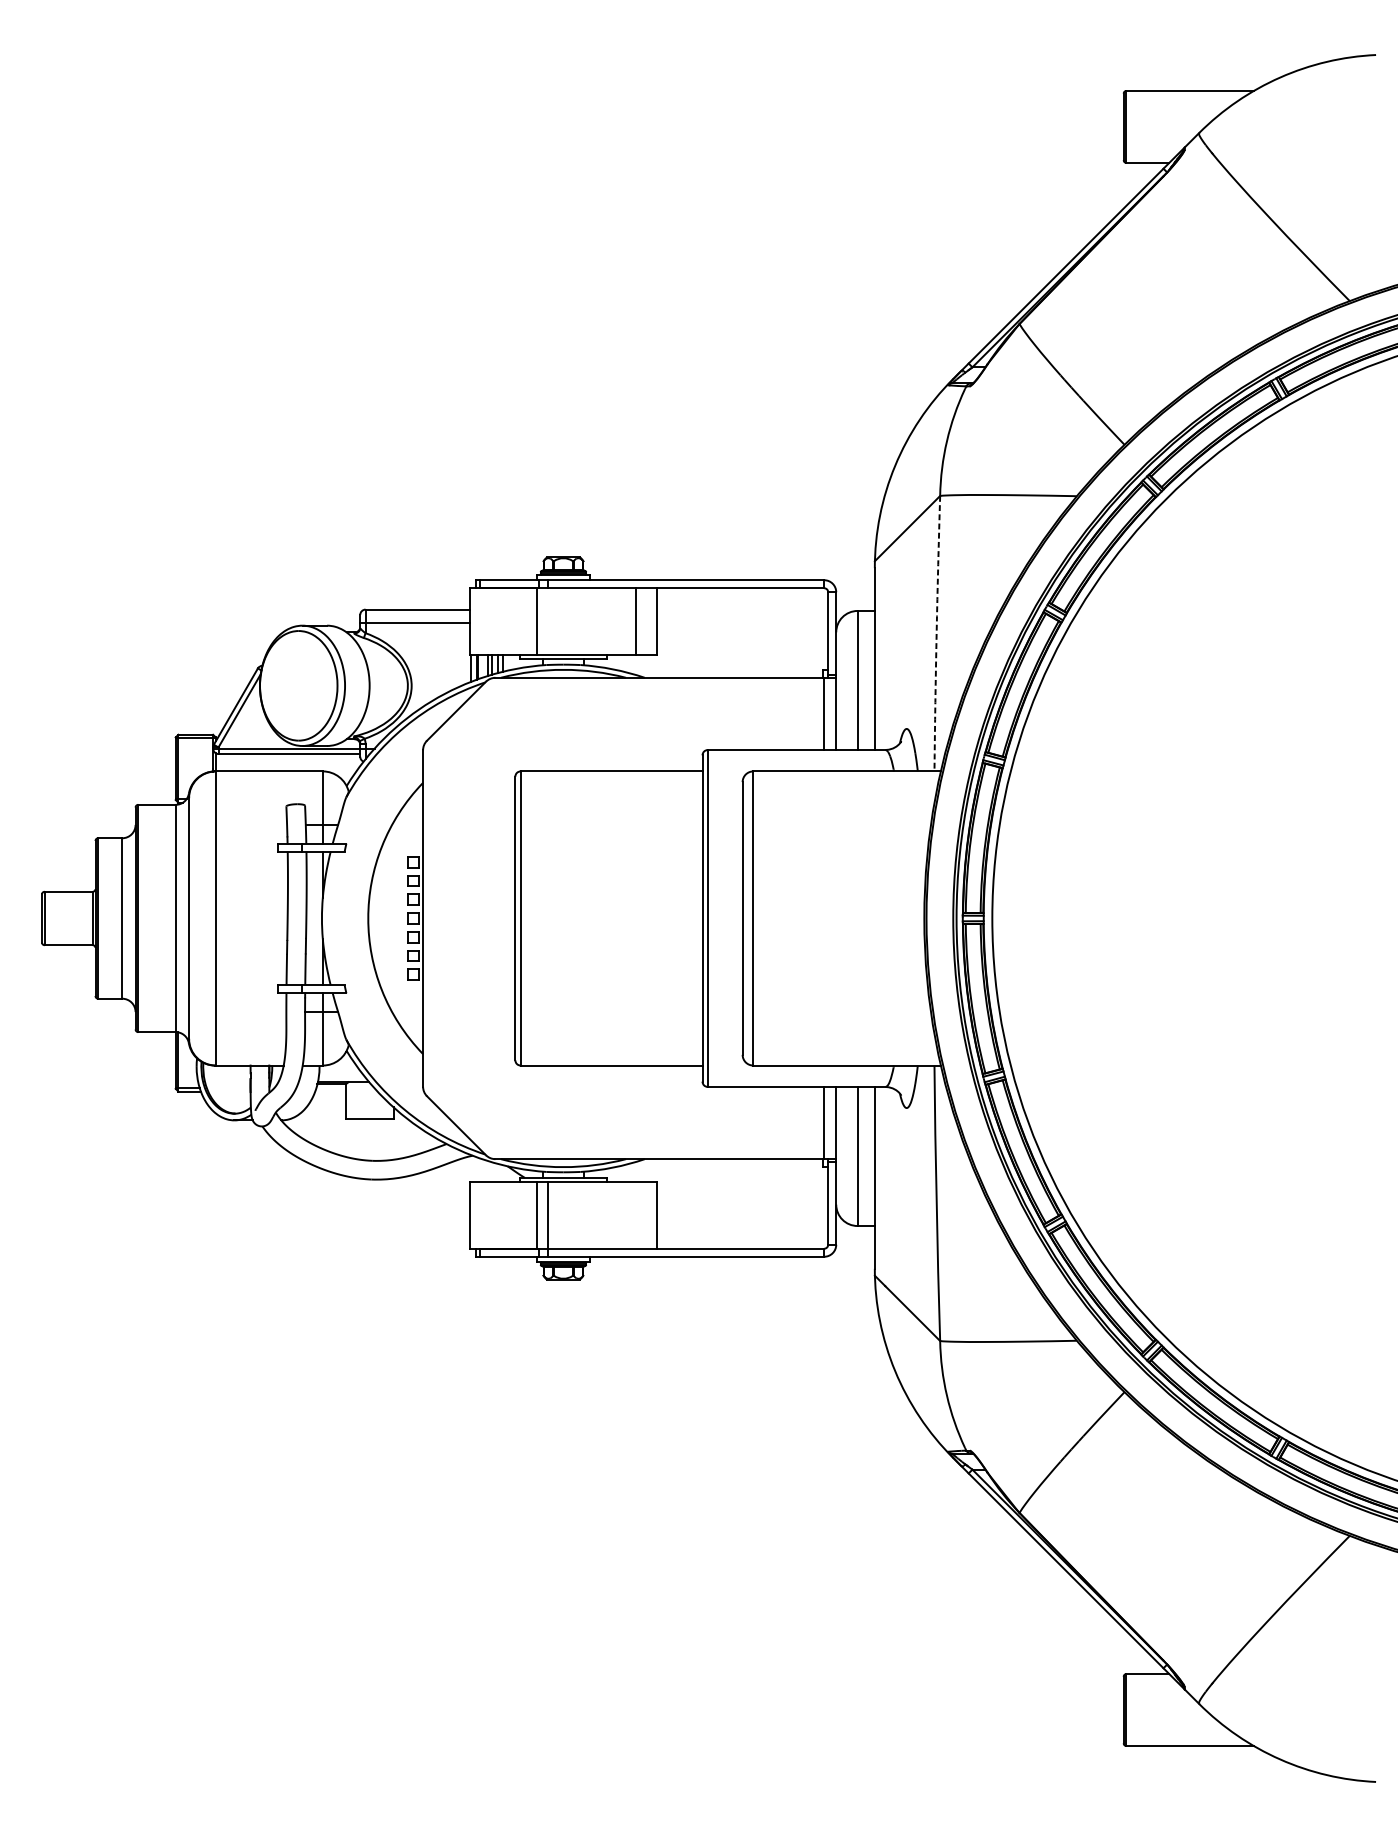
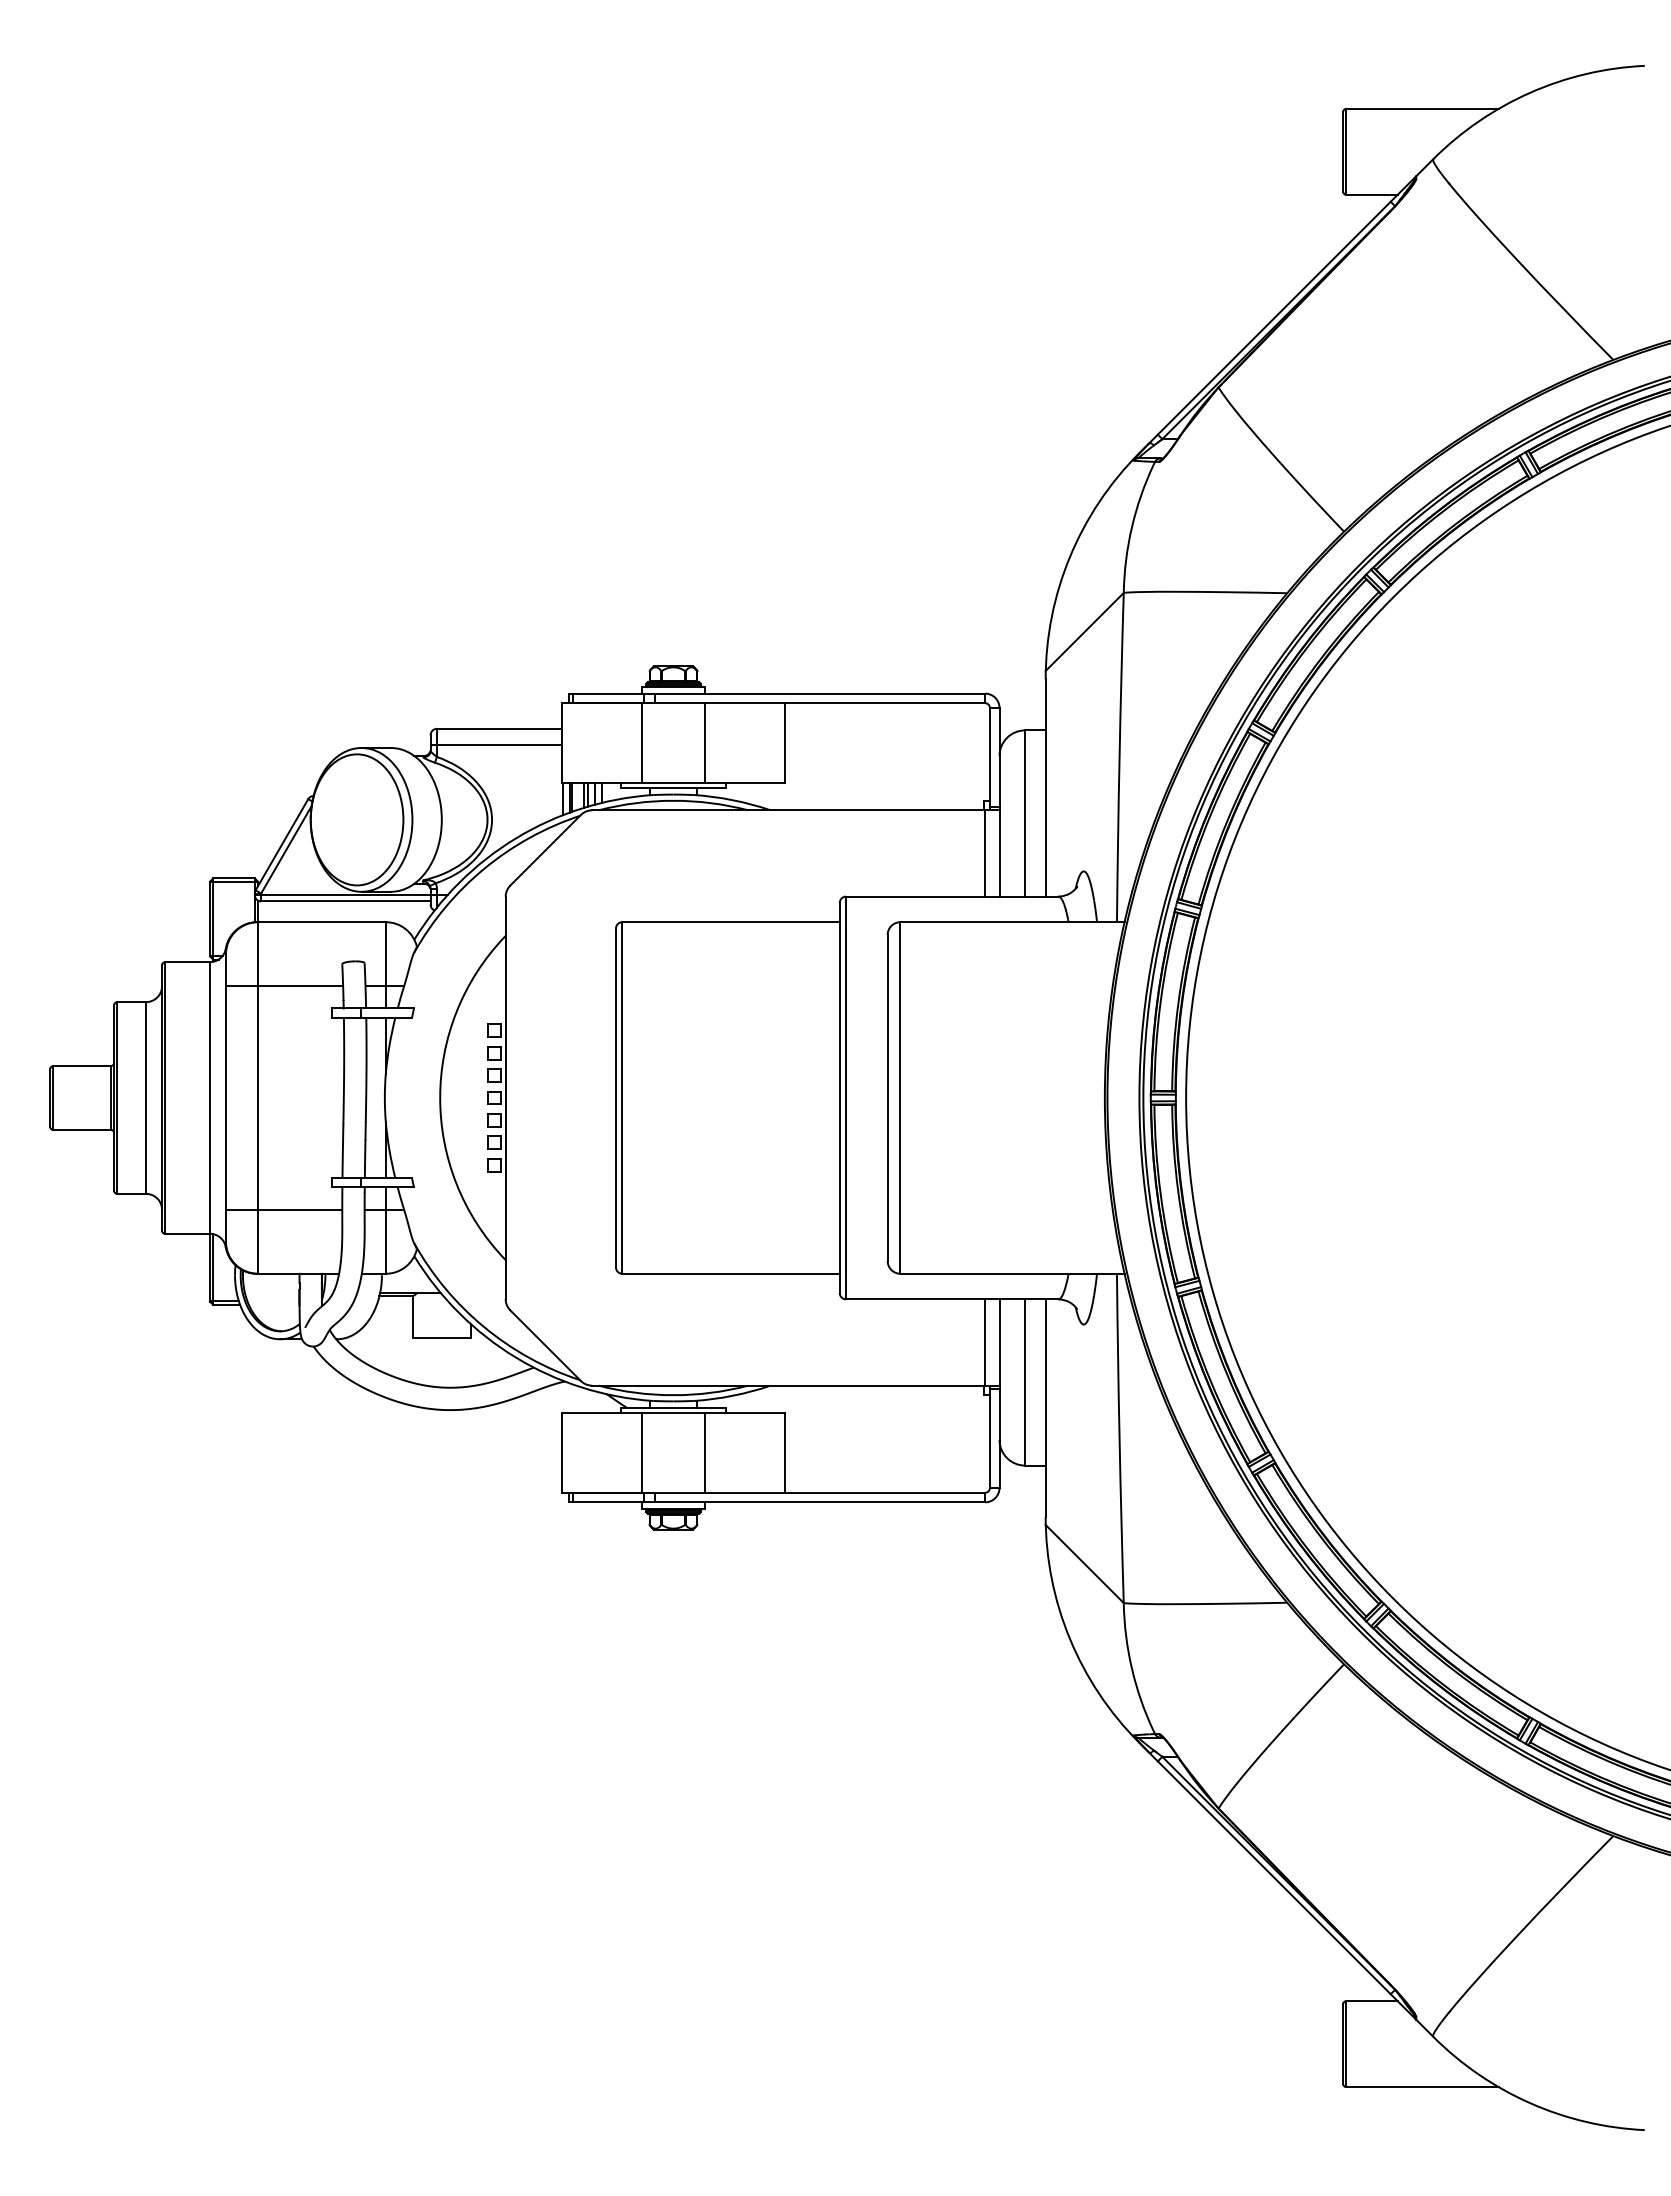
line: (636, 621) -> (705, 743), moved
arc: (936, 633) -> (1119, 757), dashed -> solid
line: (238, 825) -> (284, 986), added
line: (238, 1011) -> (284, 1209), added
line: (547, 1215) -> (705, 1452), moved

